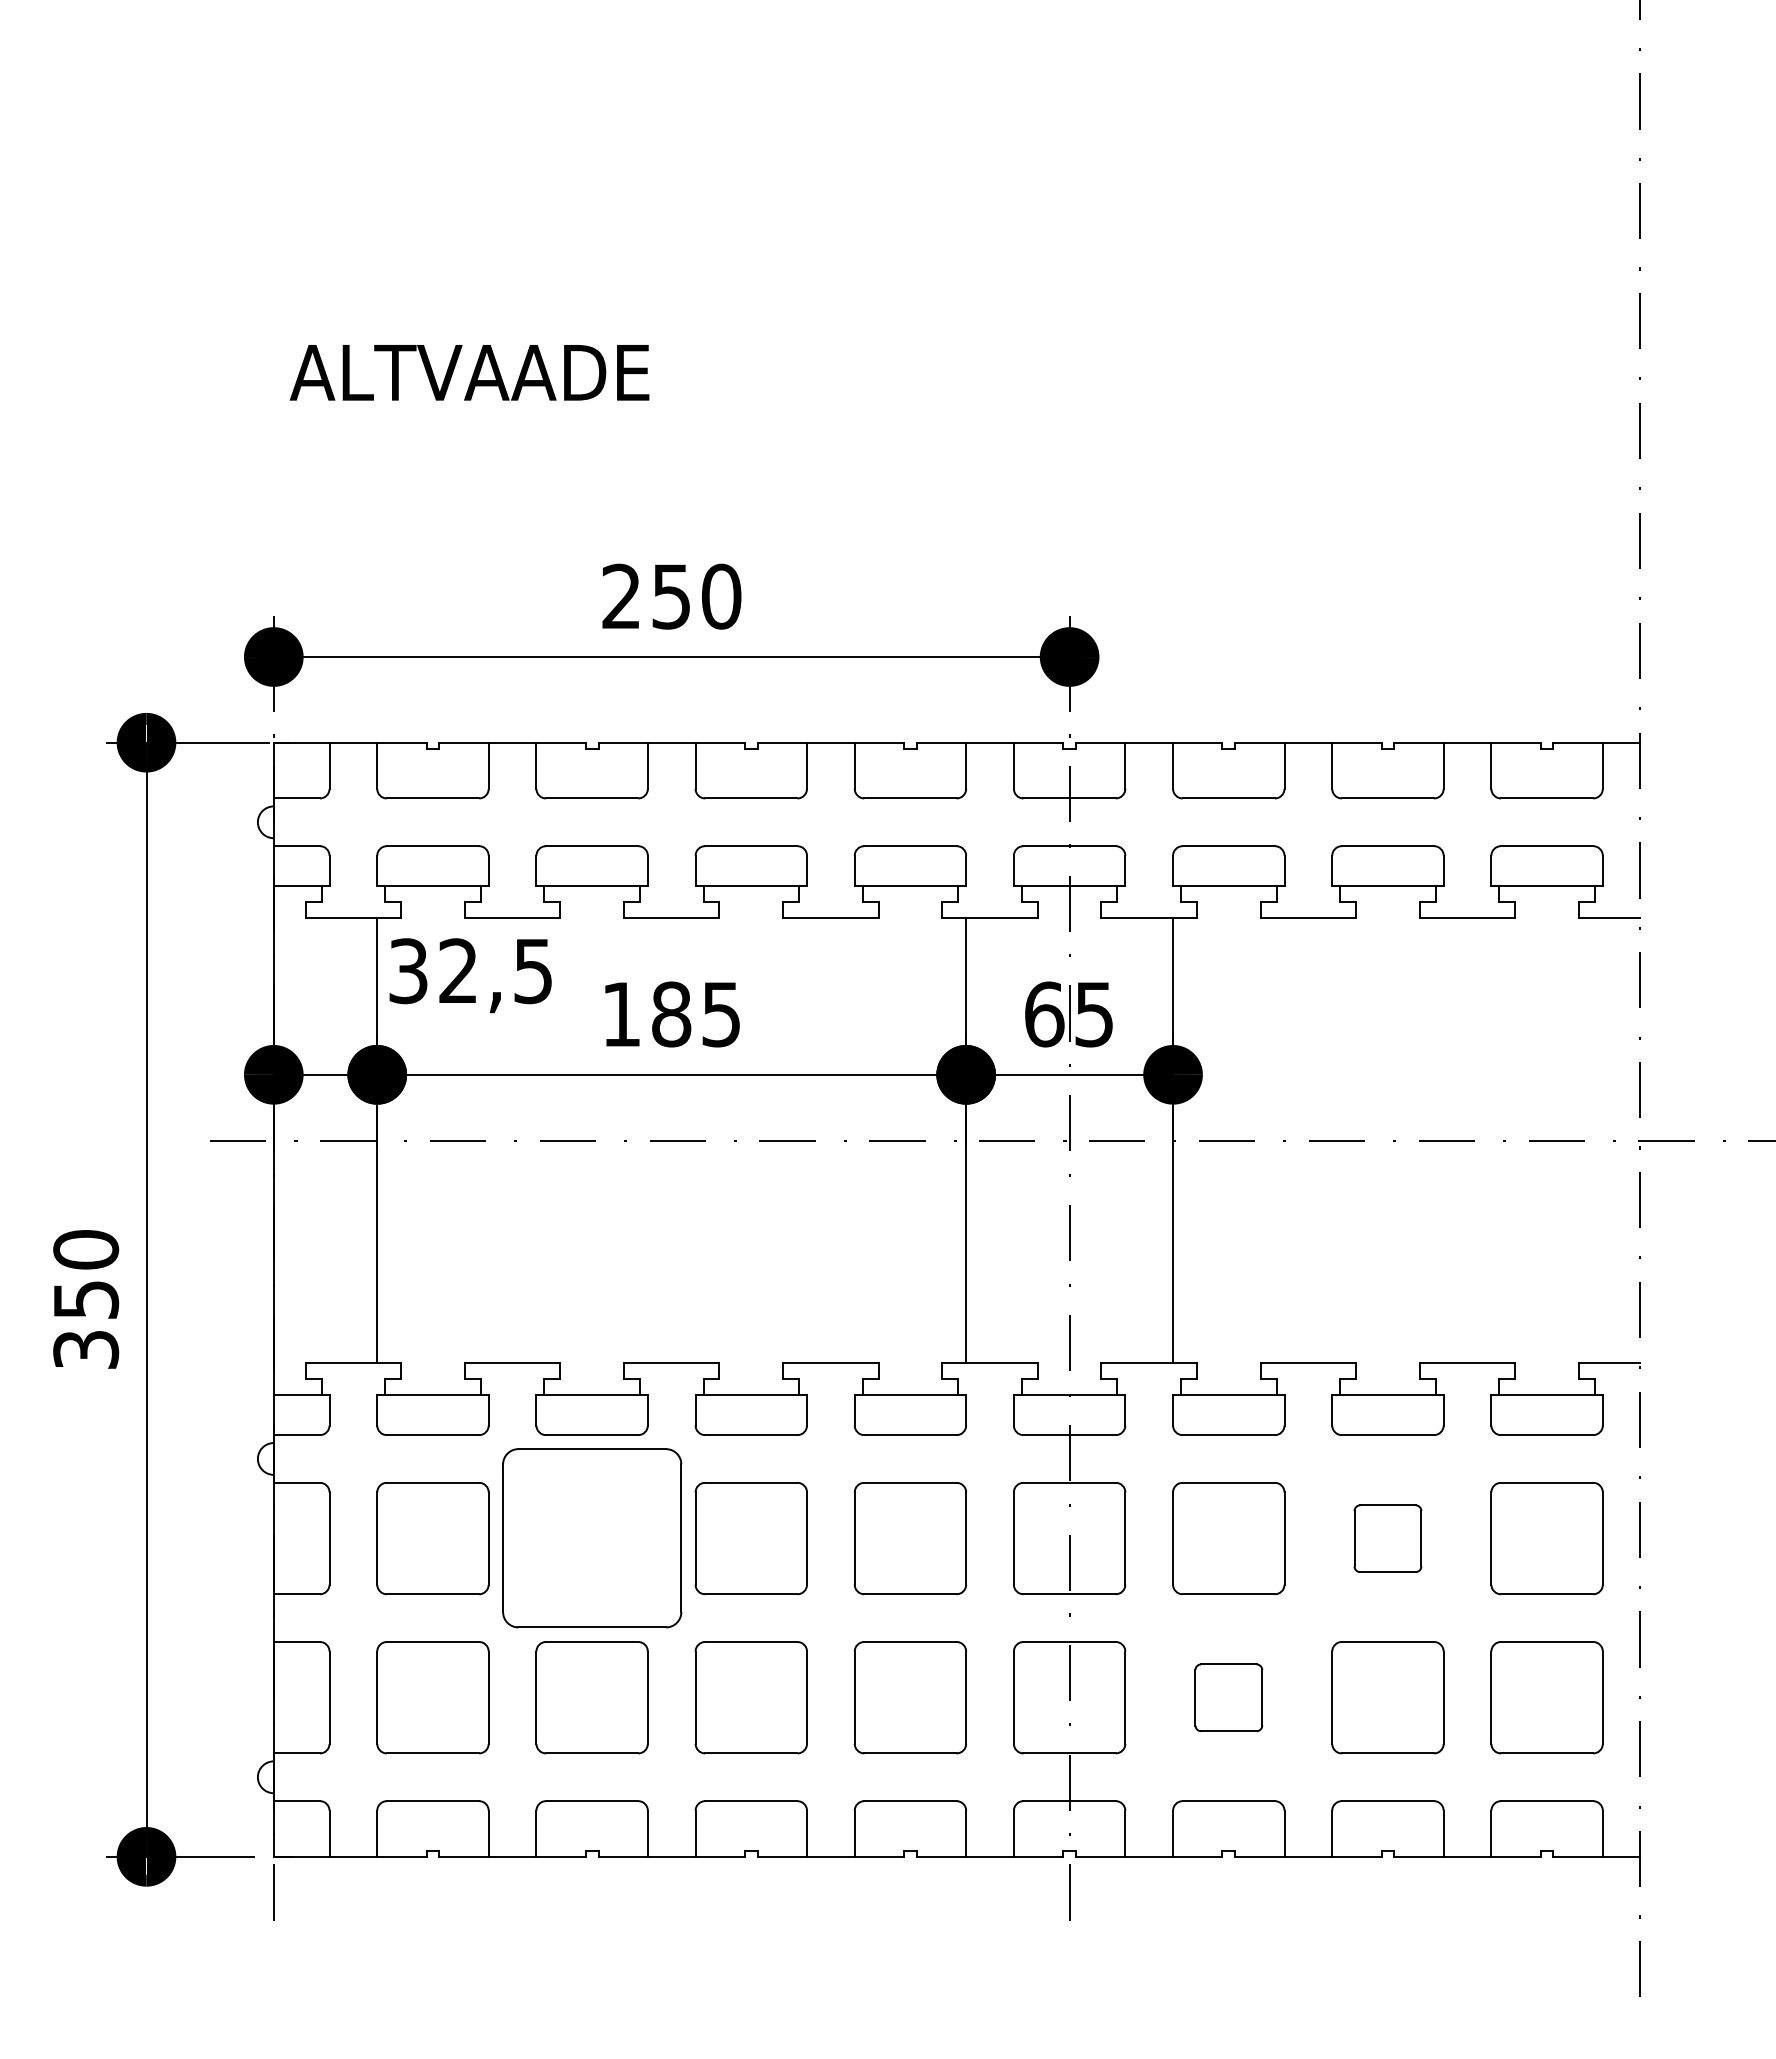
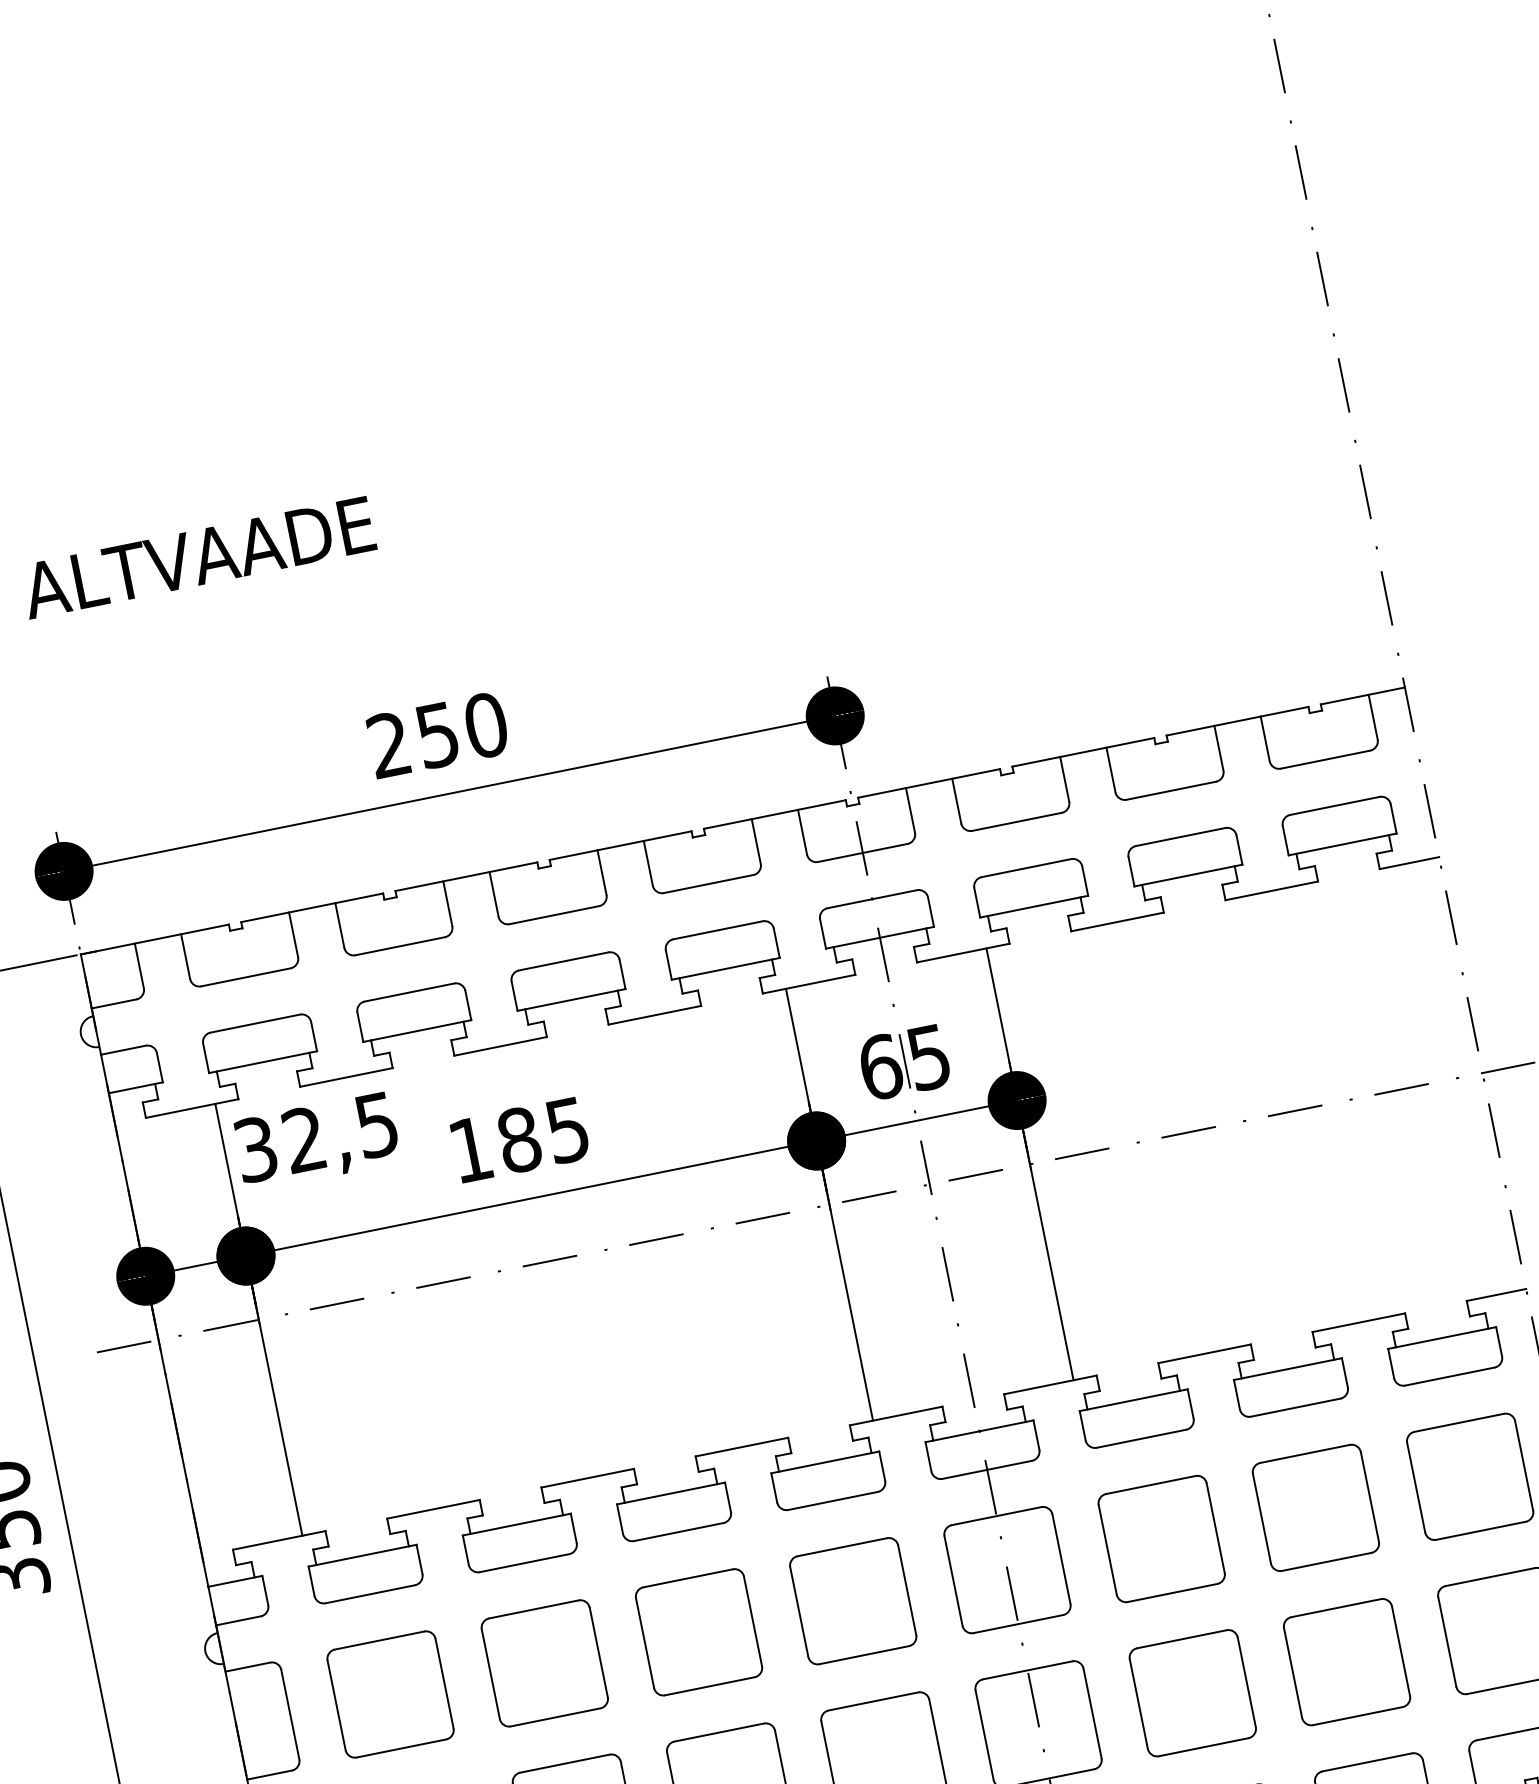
part: (591, 1538) -> (544, 1663), size x0.62
part: (1387, 1538) -> (1315, 1507), size x1.67
part: (1228, 1697) -> (1192, 1693), size x1.67

